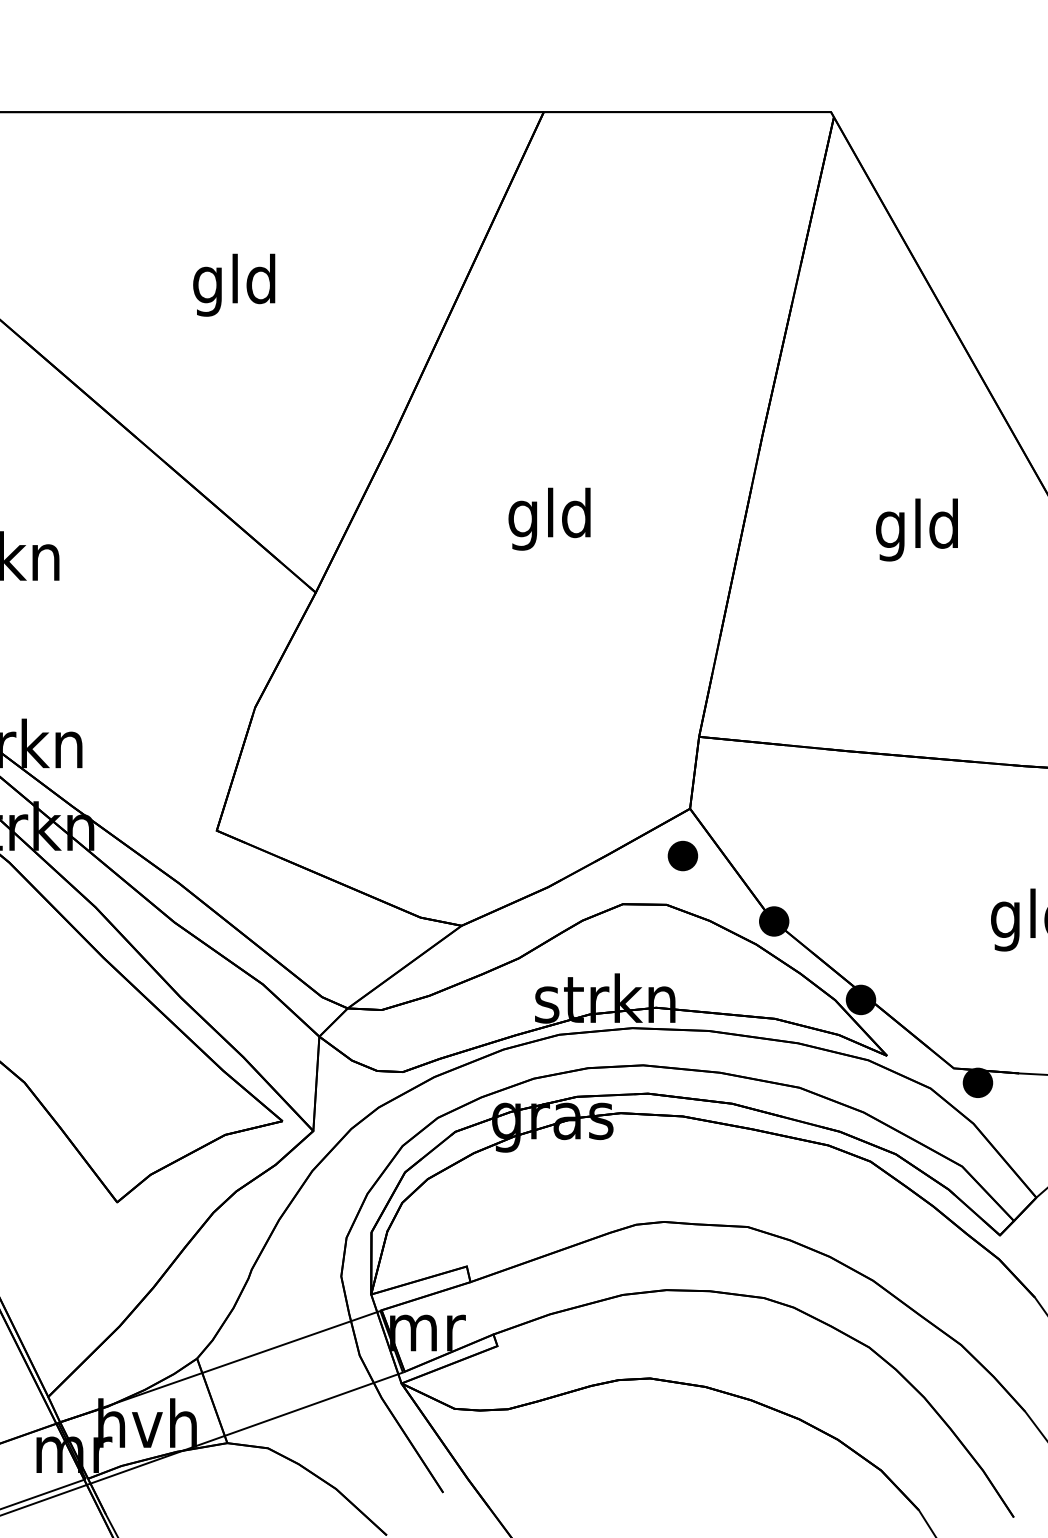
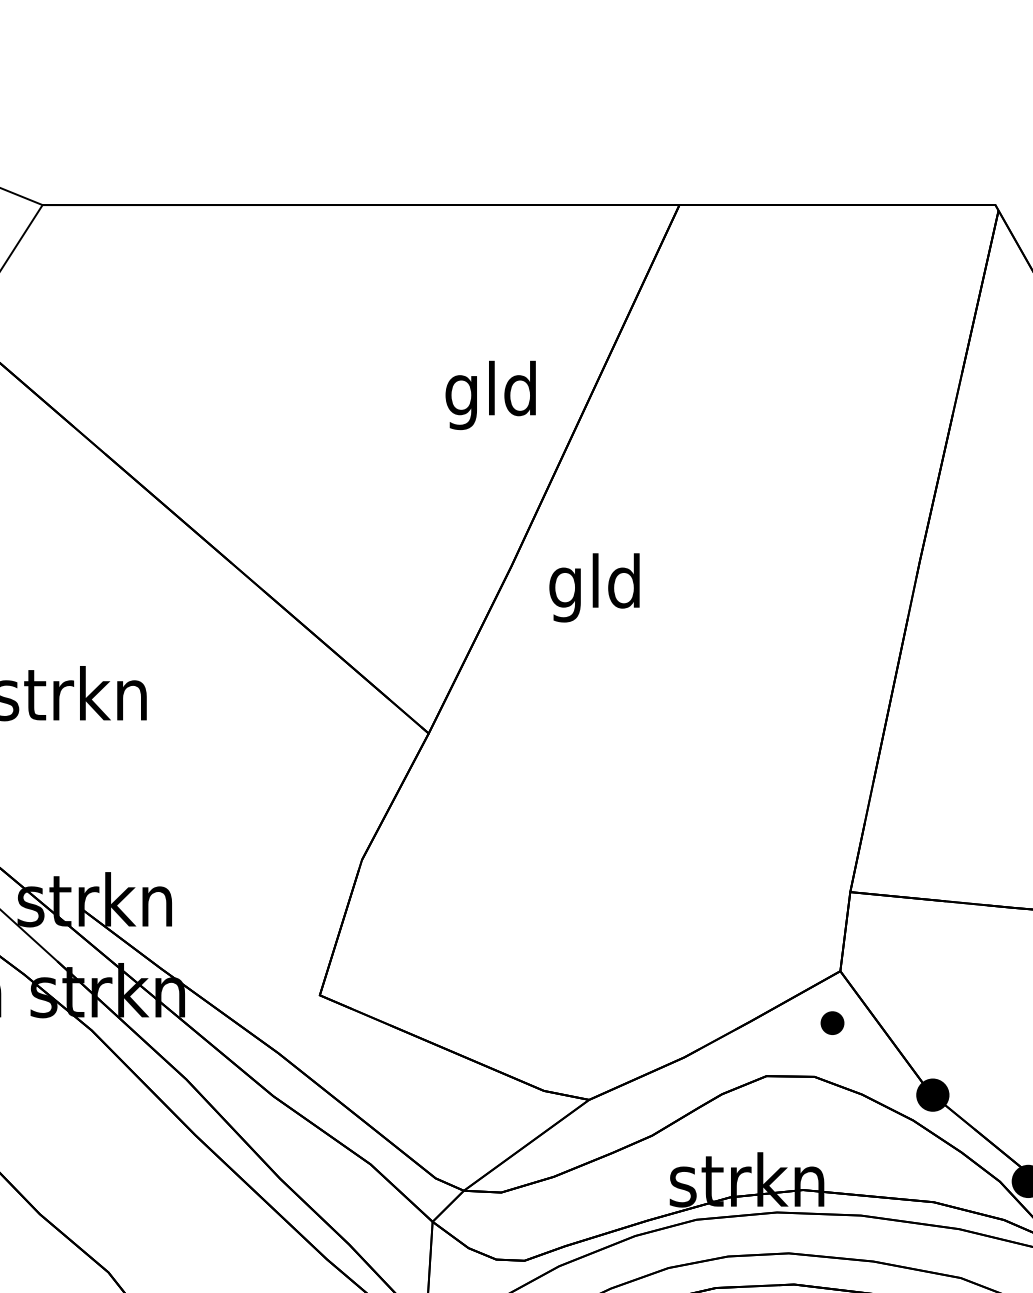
text: (234, 284) -> (491, 394), moved
text: (549, 518) -> (594, 587), moved
part: (682, 855) -> (832, 1022), size x0.7

